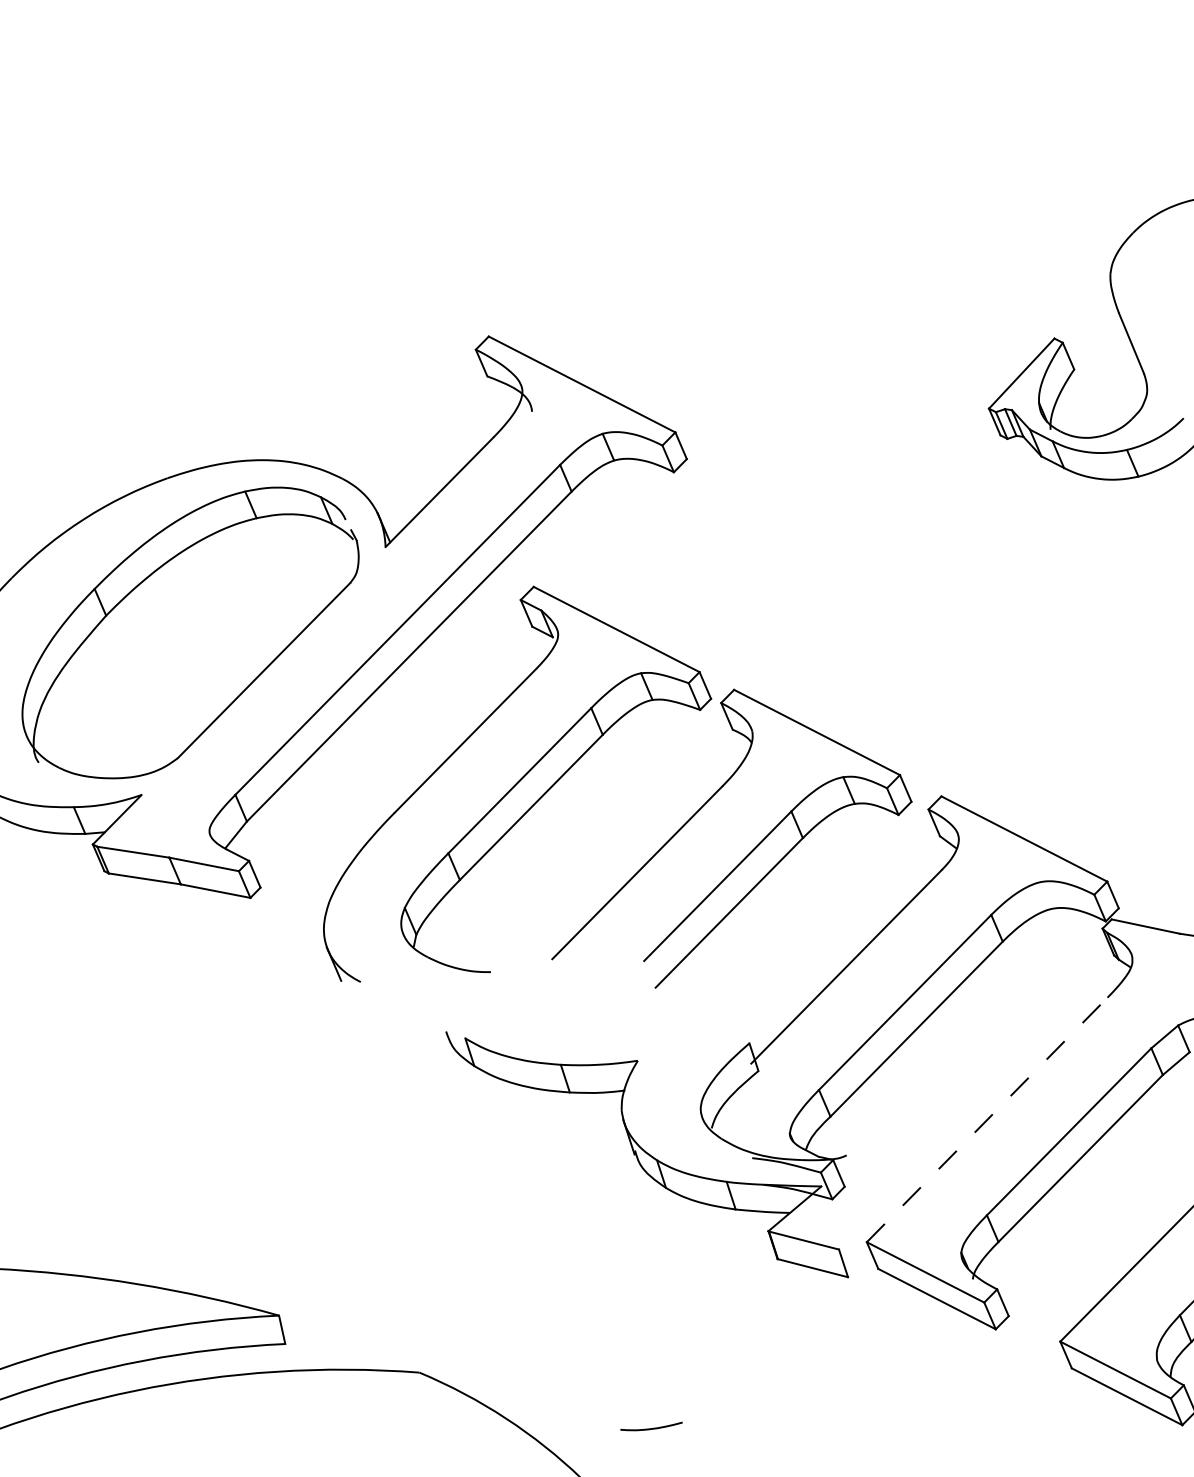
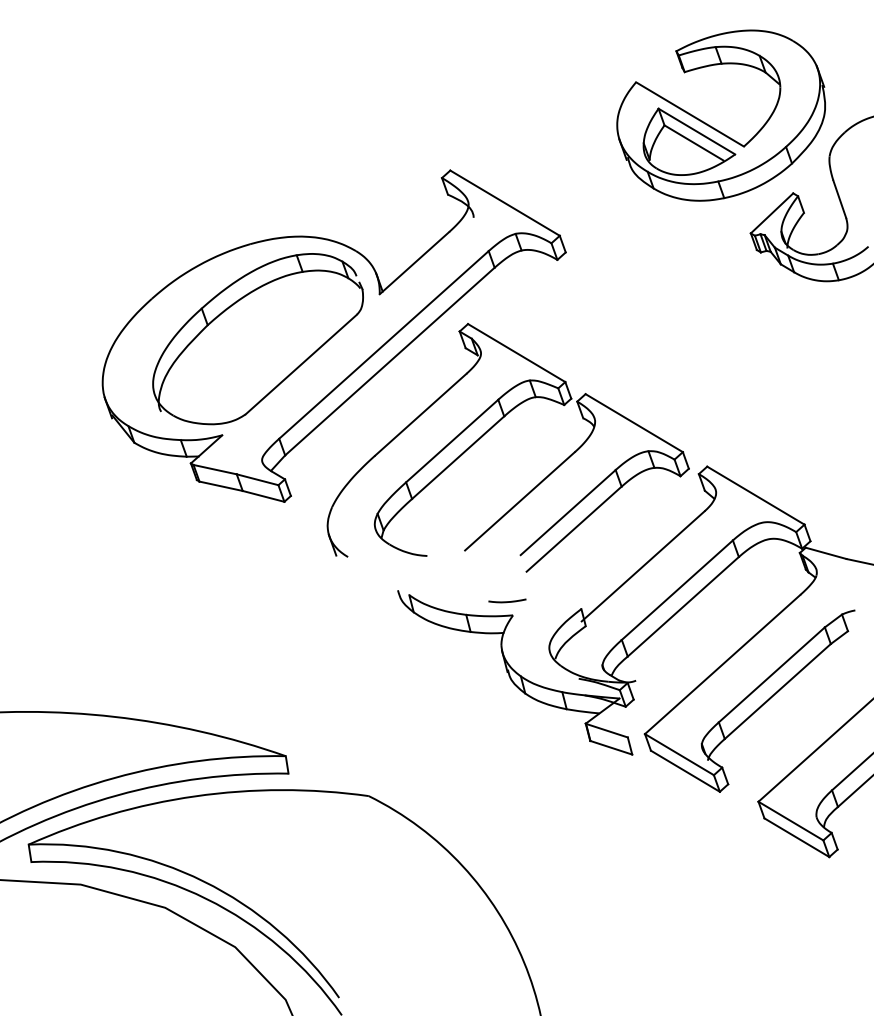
part: (918, 238) -> (714, 127), added
line: (988, 1119) -> (723, 664), dashed -> solid
curve: (651, 1427) -> (507, 601), moved

